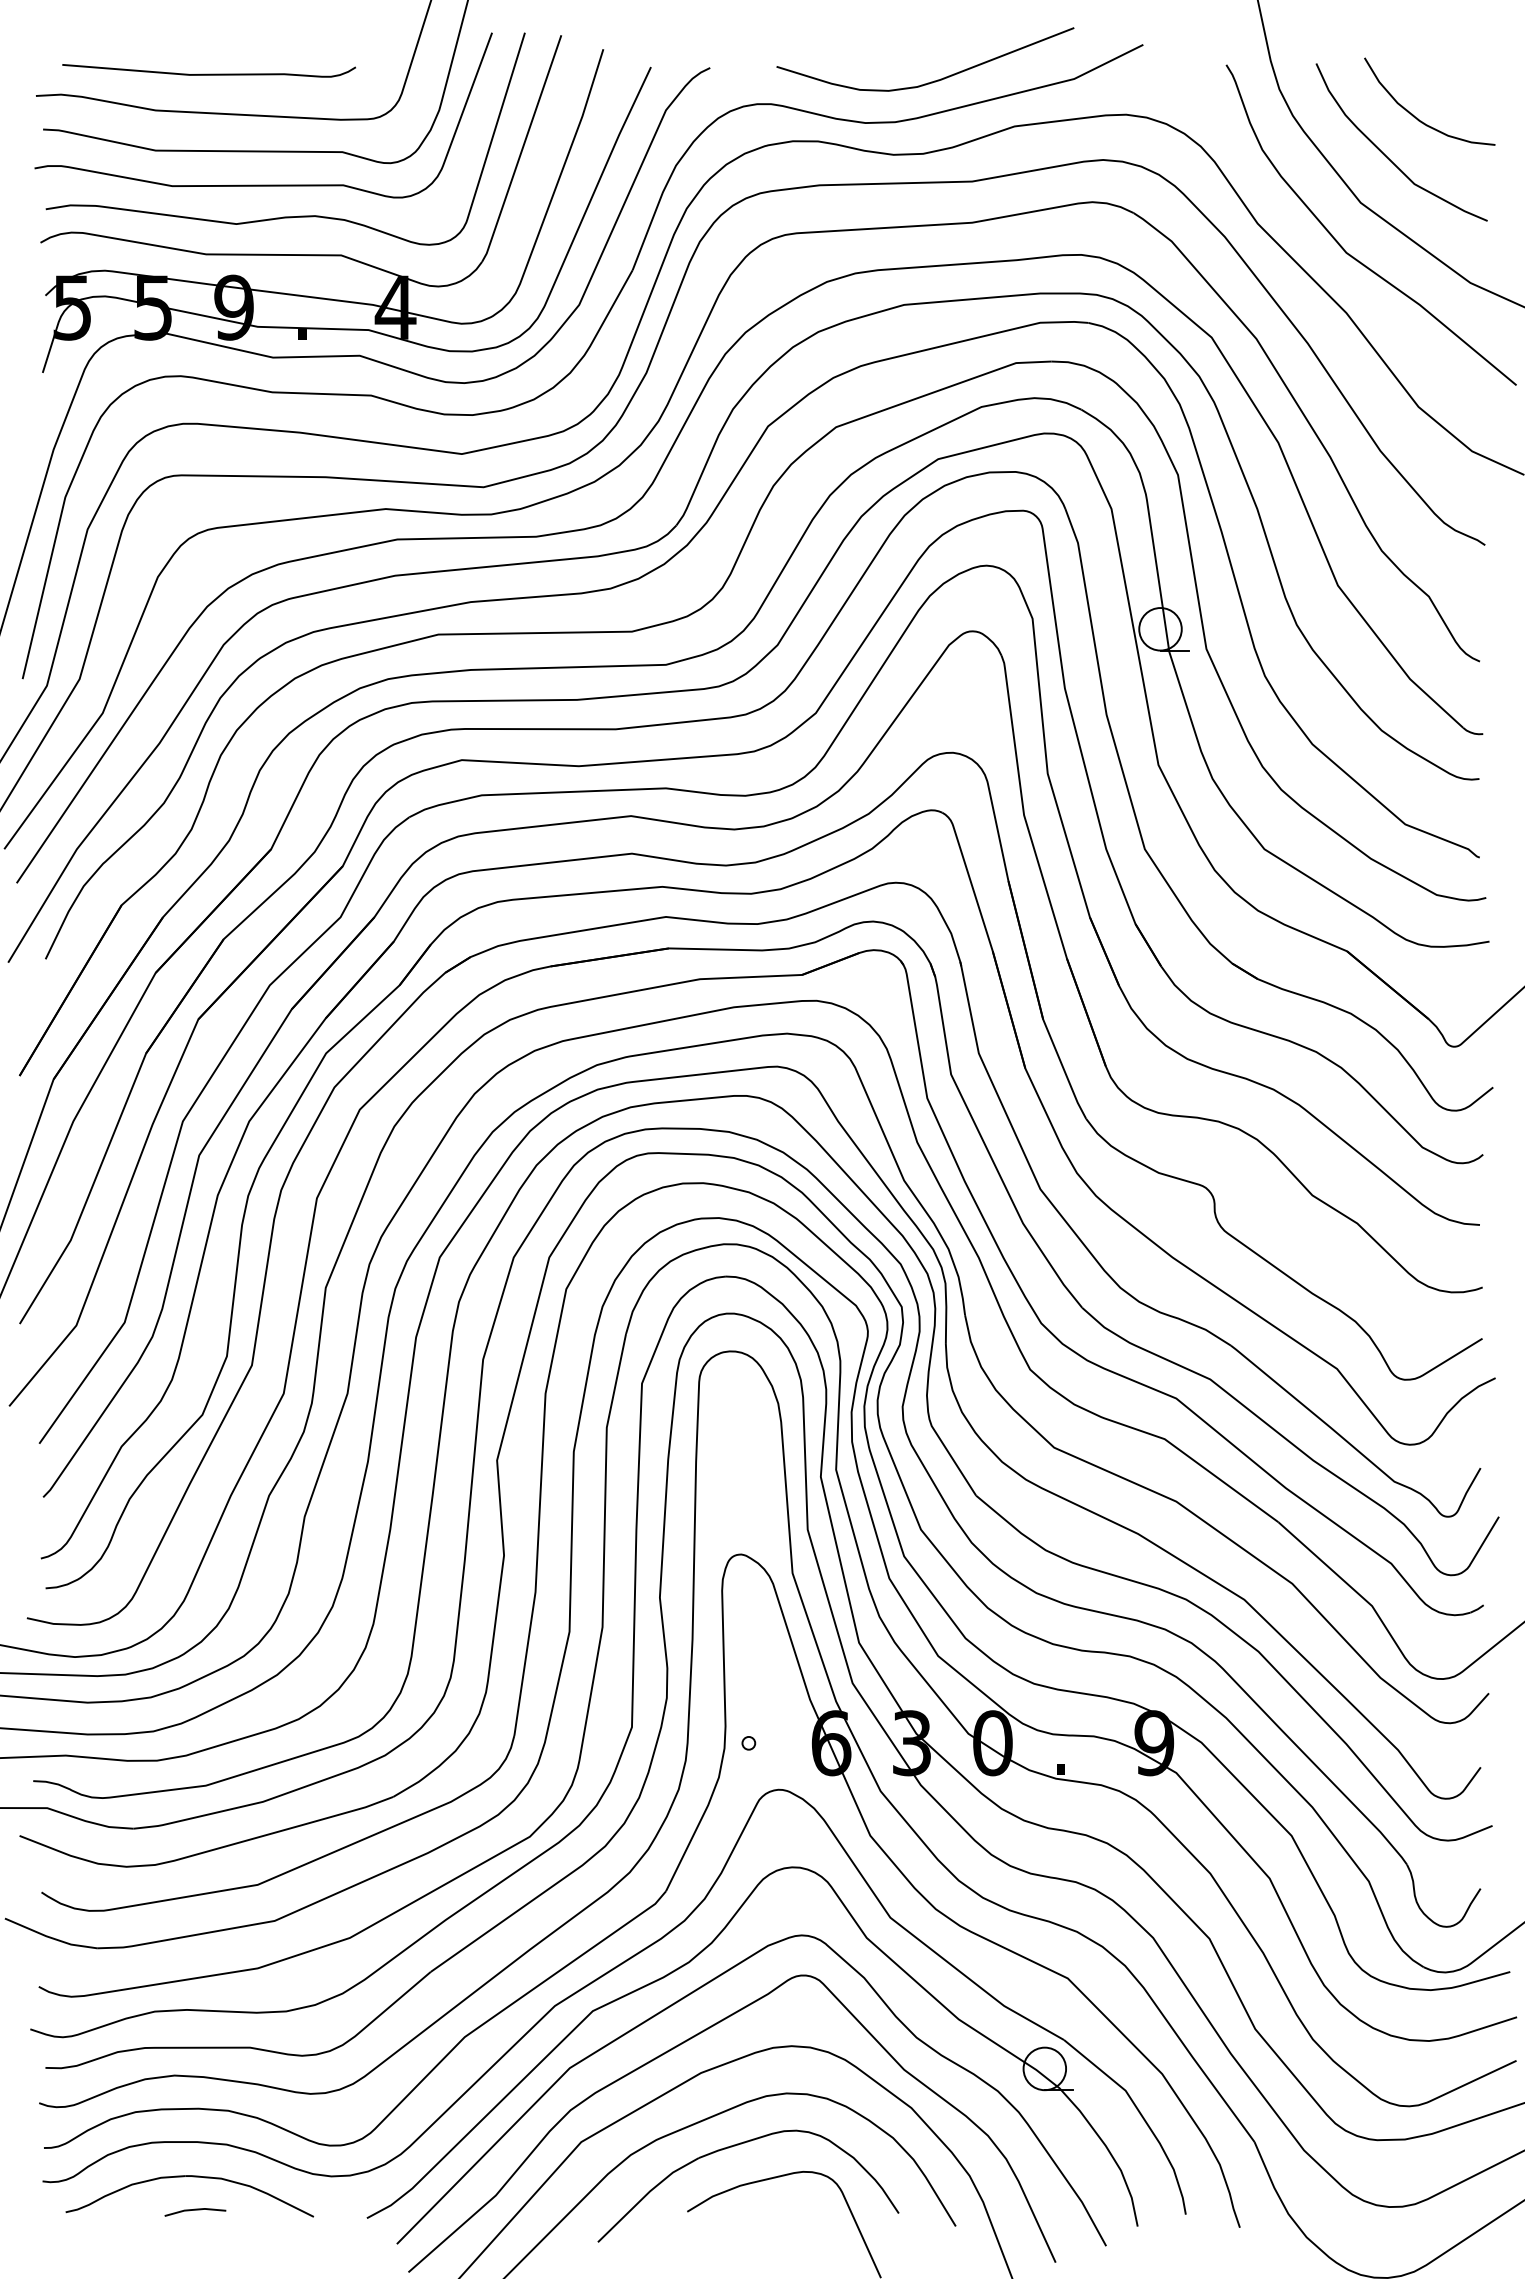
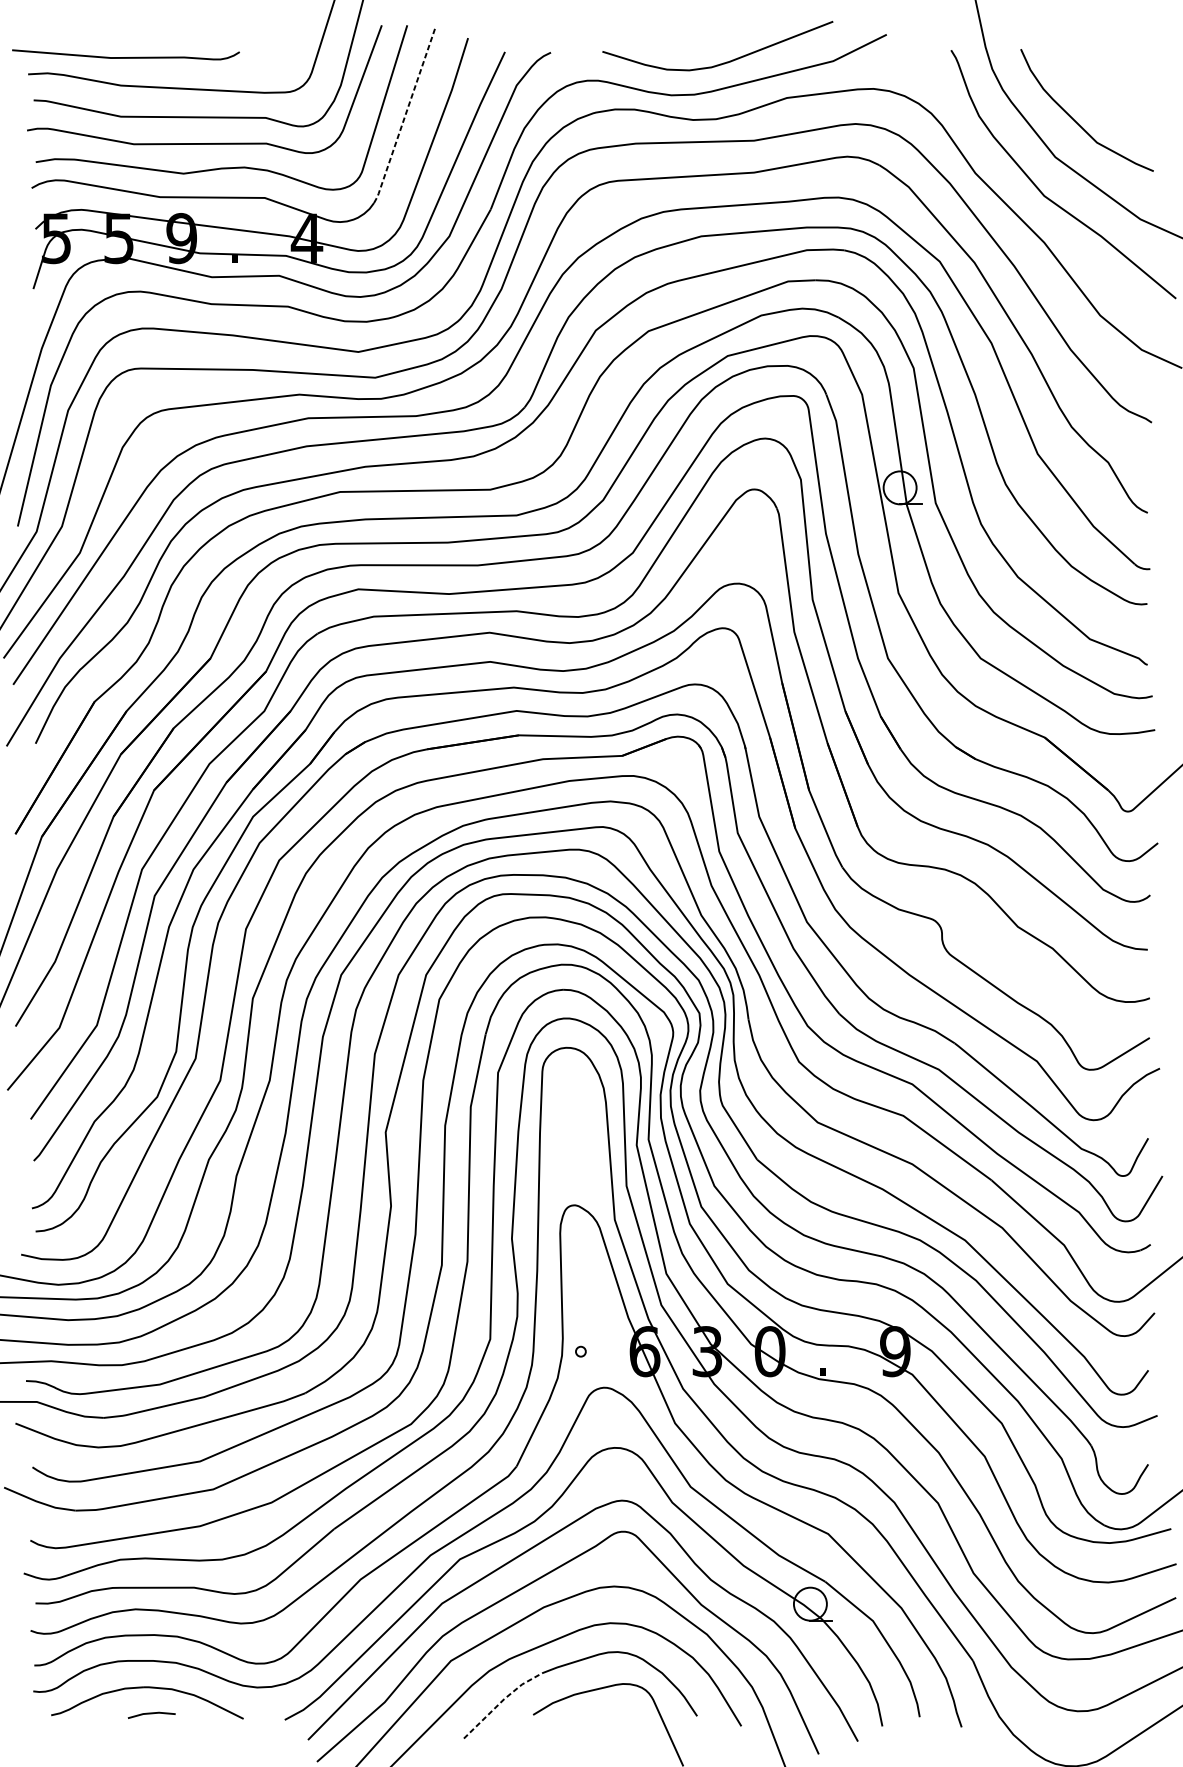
curve: (208, 73) -> (125, 56), moved
curve: (1417, 117) -> (1099, 91), removed
line: (522, 150) -> (405, 116), solid -> dashed
line: (646, 2194) -> (501, 1701), solid -> dashed

